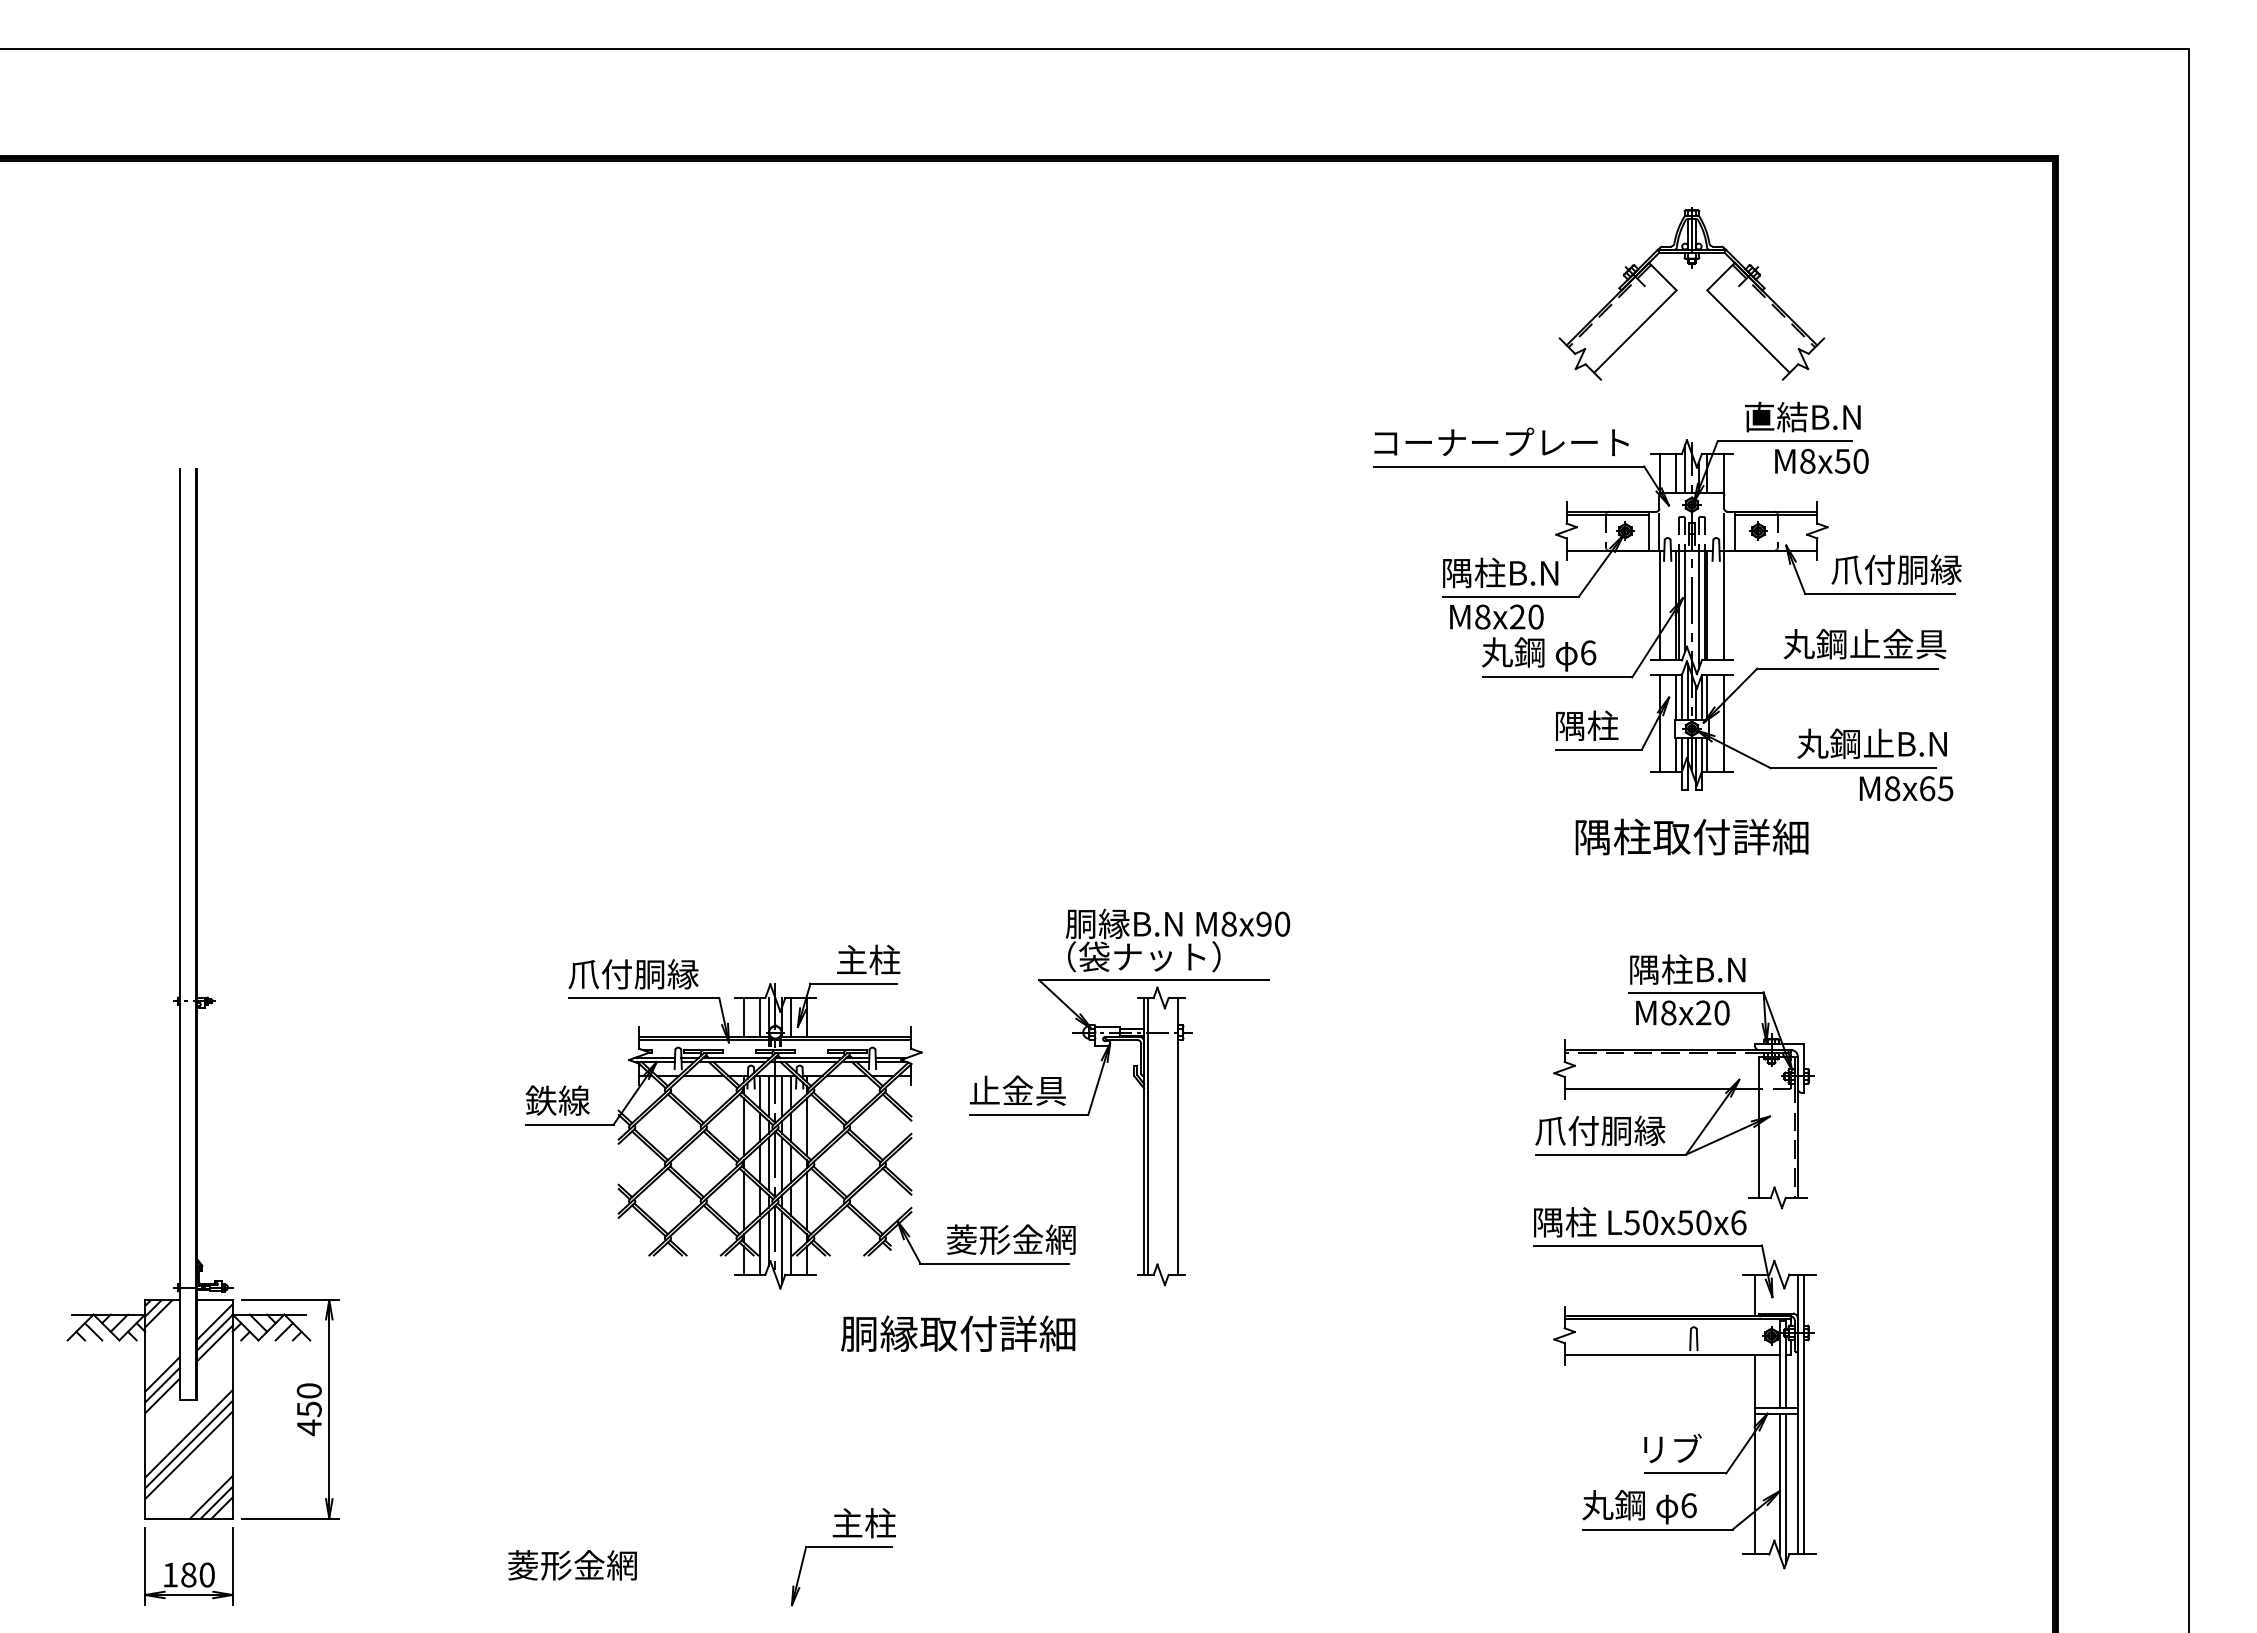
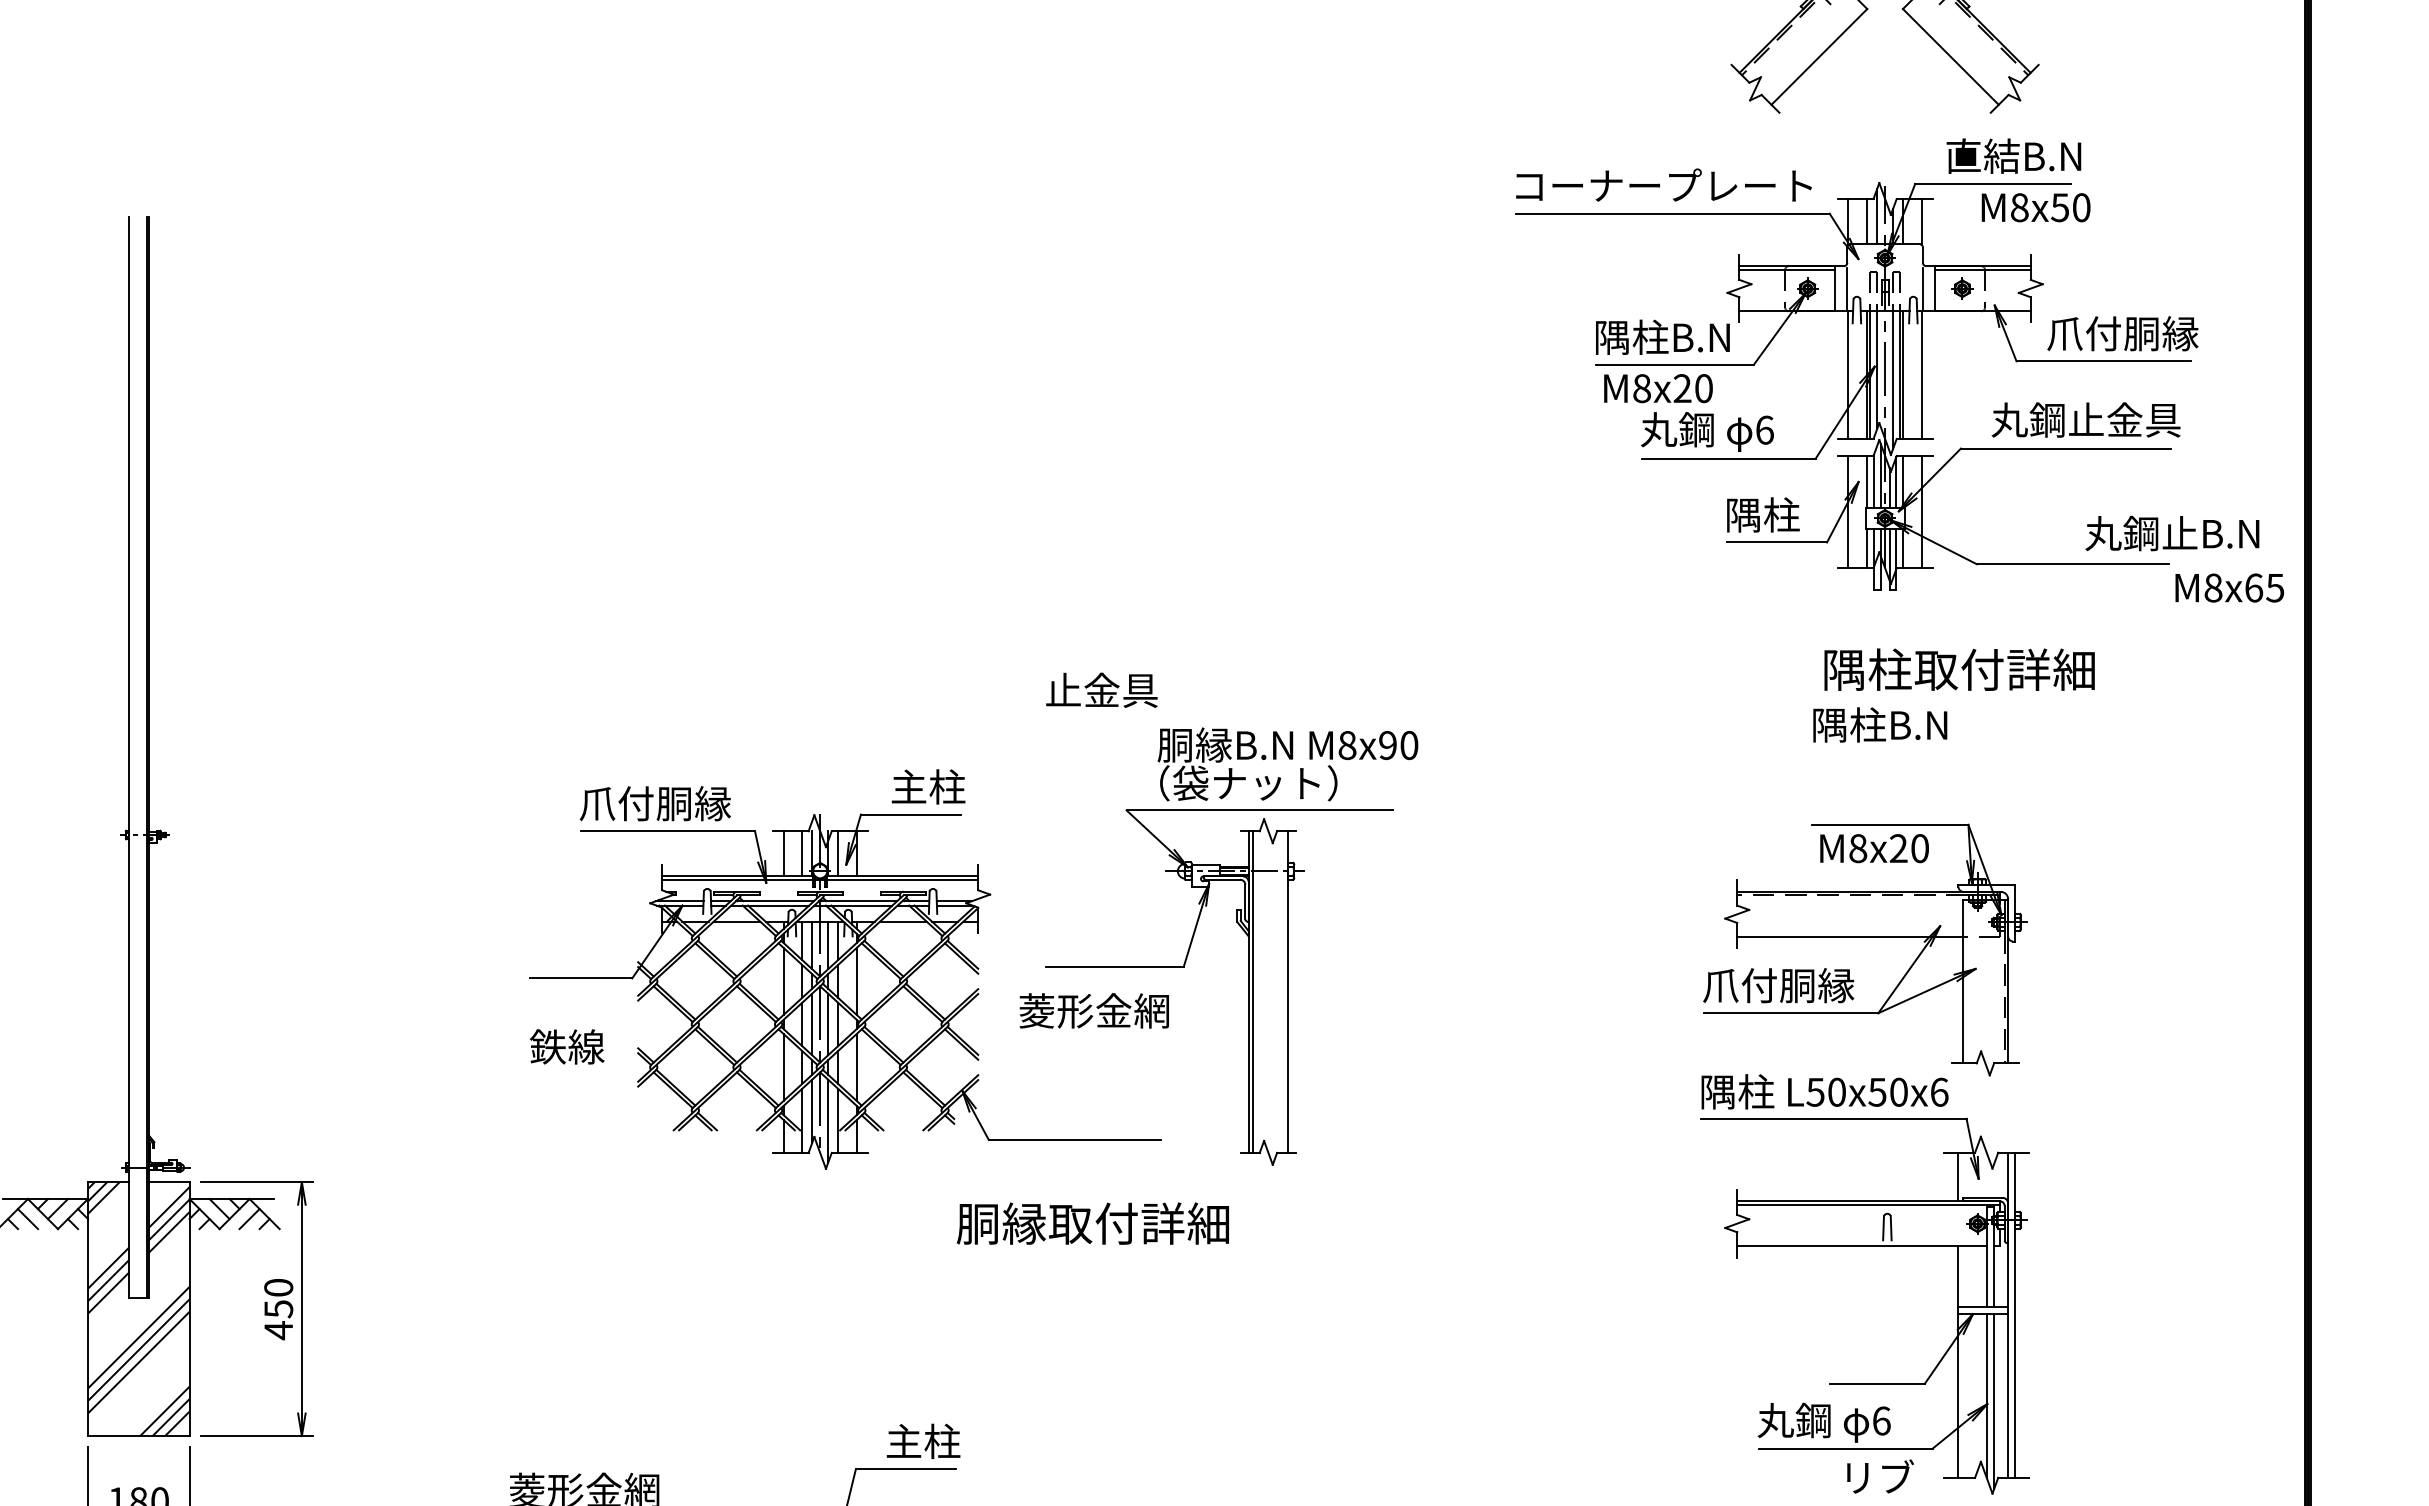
text: (1871, 743) -> (2171, 533), moved
text: (1906, 788) -> (2229, 587), moved
text: (1691, 836) -> (1958, 669), moved
text: (1687, 969) -> (1879, 724), moved
text: (1017, 1090) -> (1101, 690), moved
text: (557, 1100) -> (567, 1046), moved
text: (1011, 1239) -> (1094, 1010), moved
text: (958, 1333) -> (1093, 1223), moved
text: (1672, 1448) -> (1879, 1476), moved

